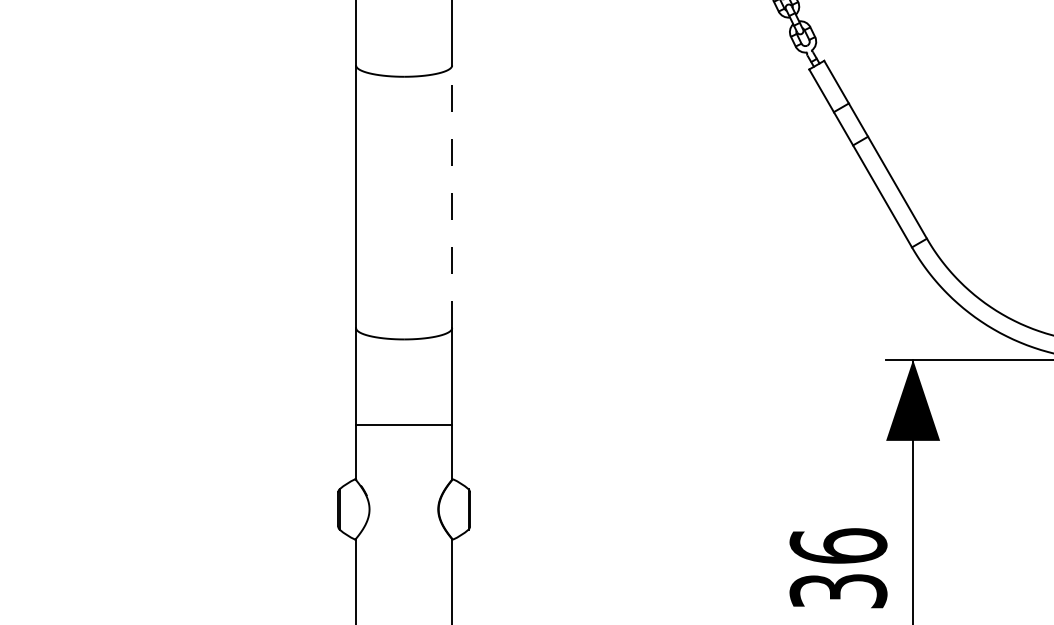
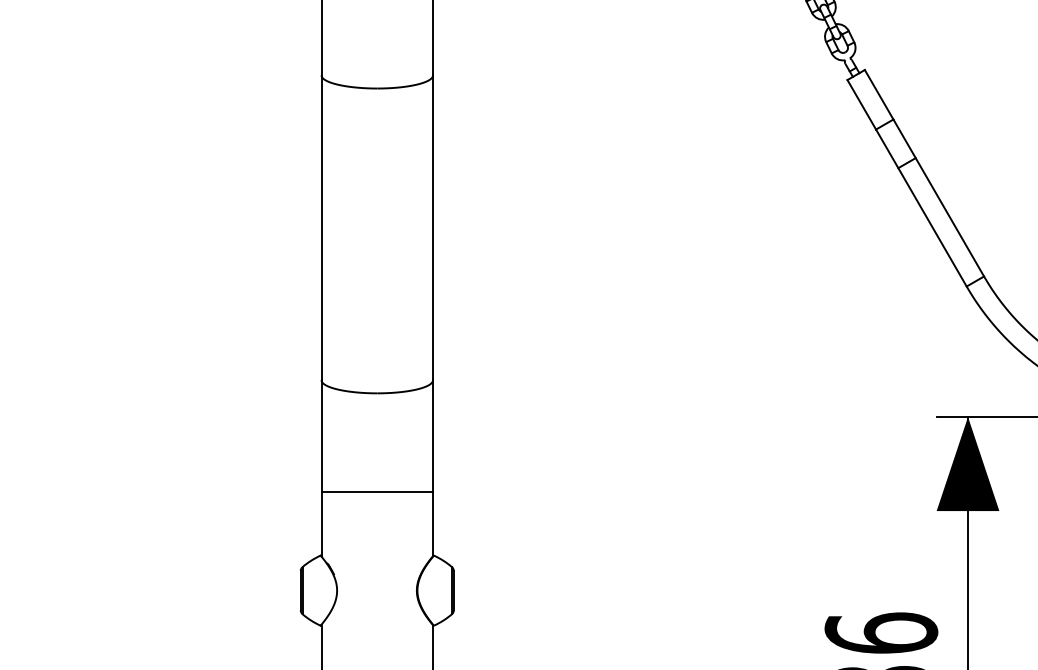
line: (452, 196) -> (433, 227), dashed -> solid

